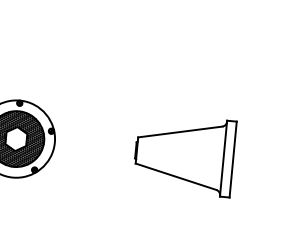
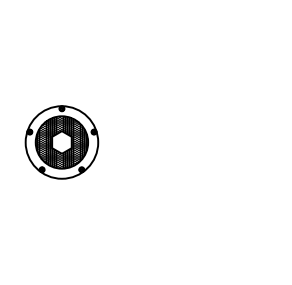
part: (183, 154) -> (219, 142), removed

